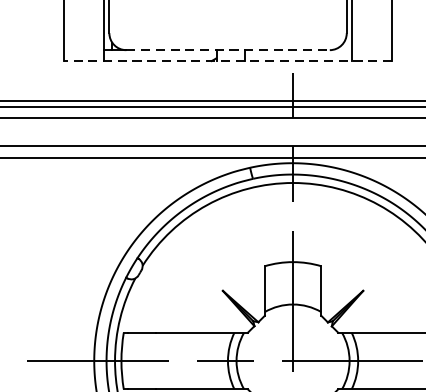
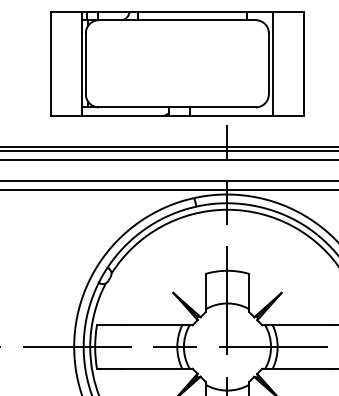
line: (228, 50) -> (177, 107), dashed -> solid
line: (226, 62) -> (176, 116), dashed -> solid

